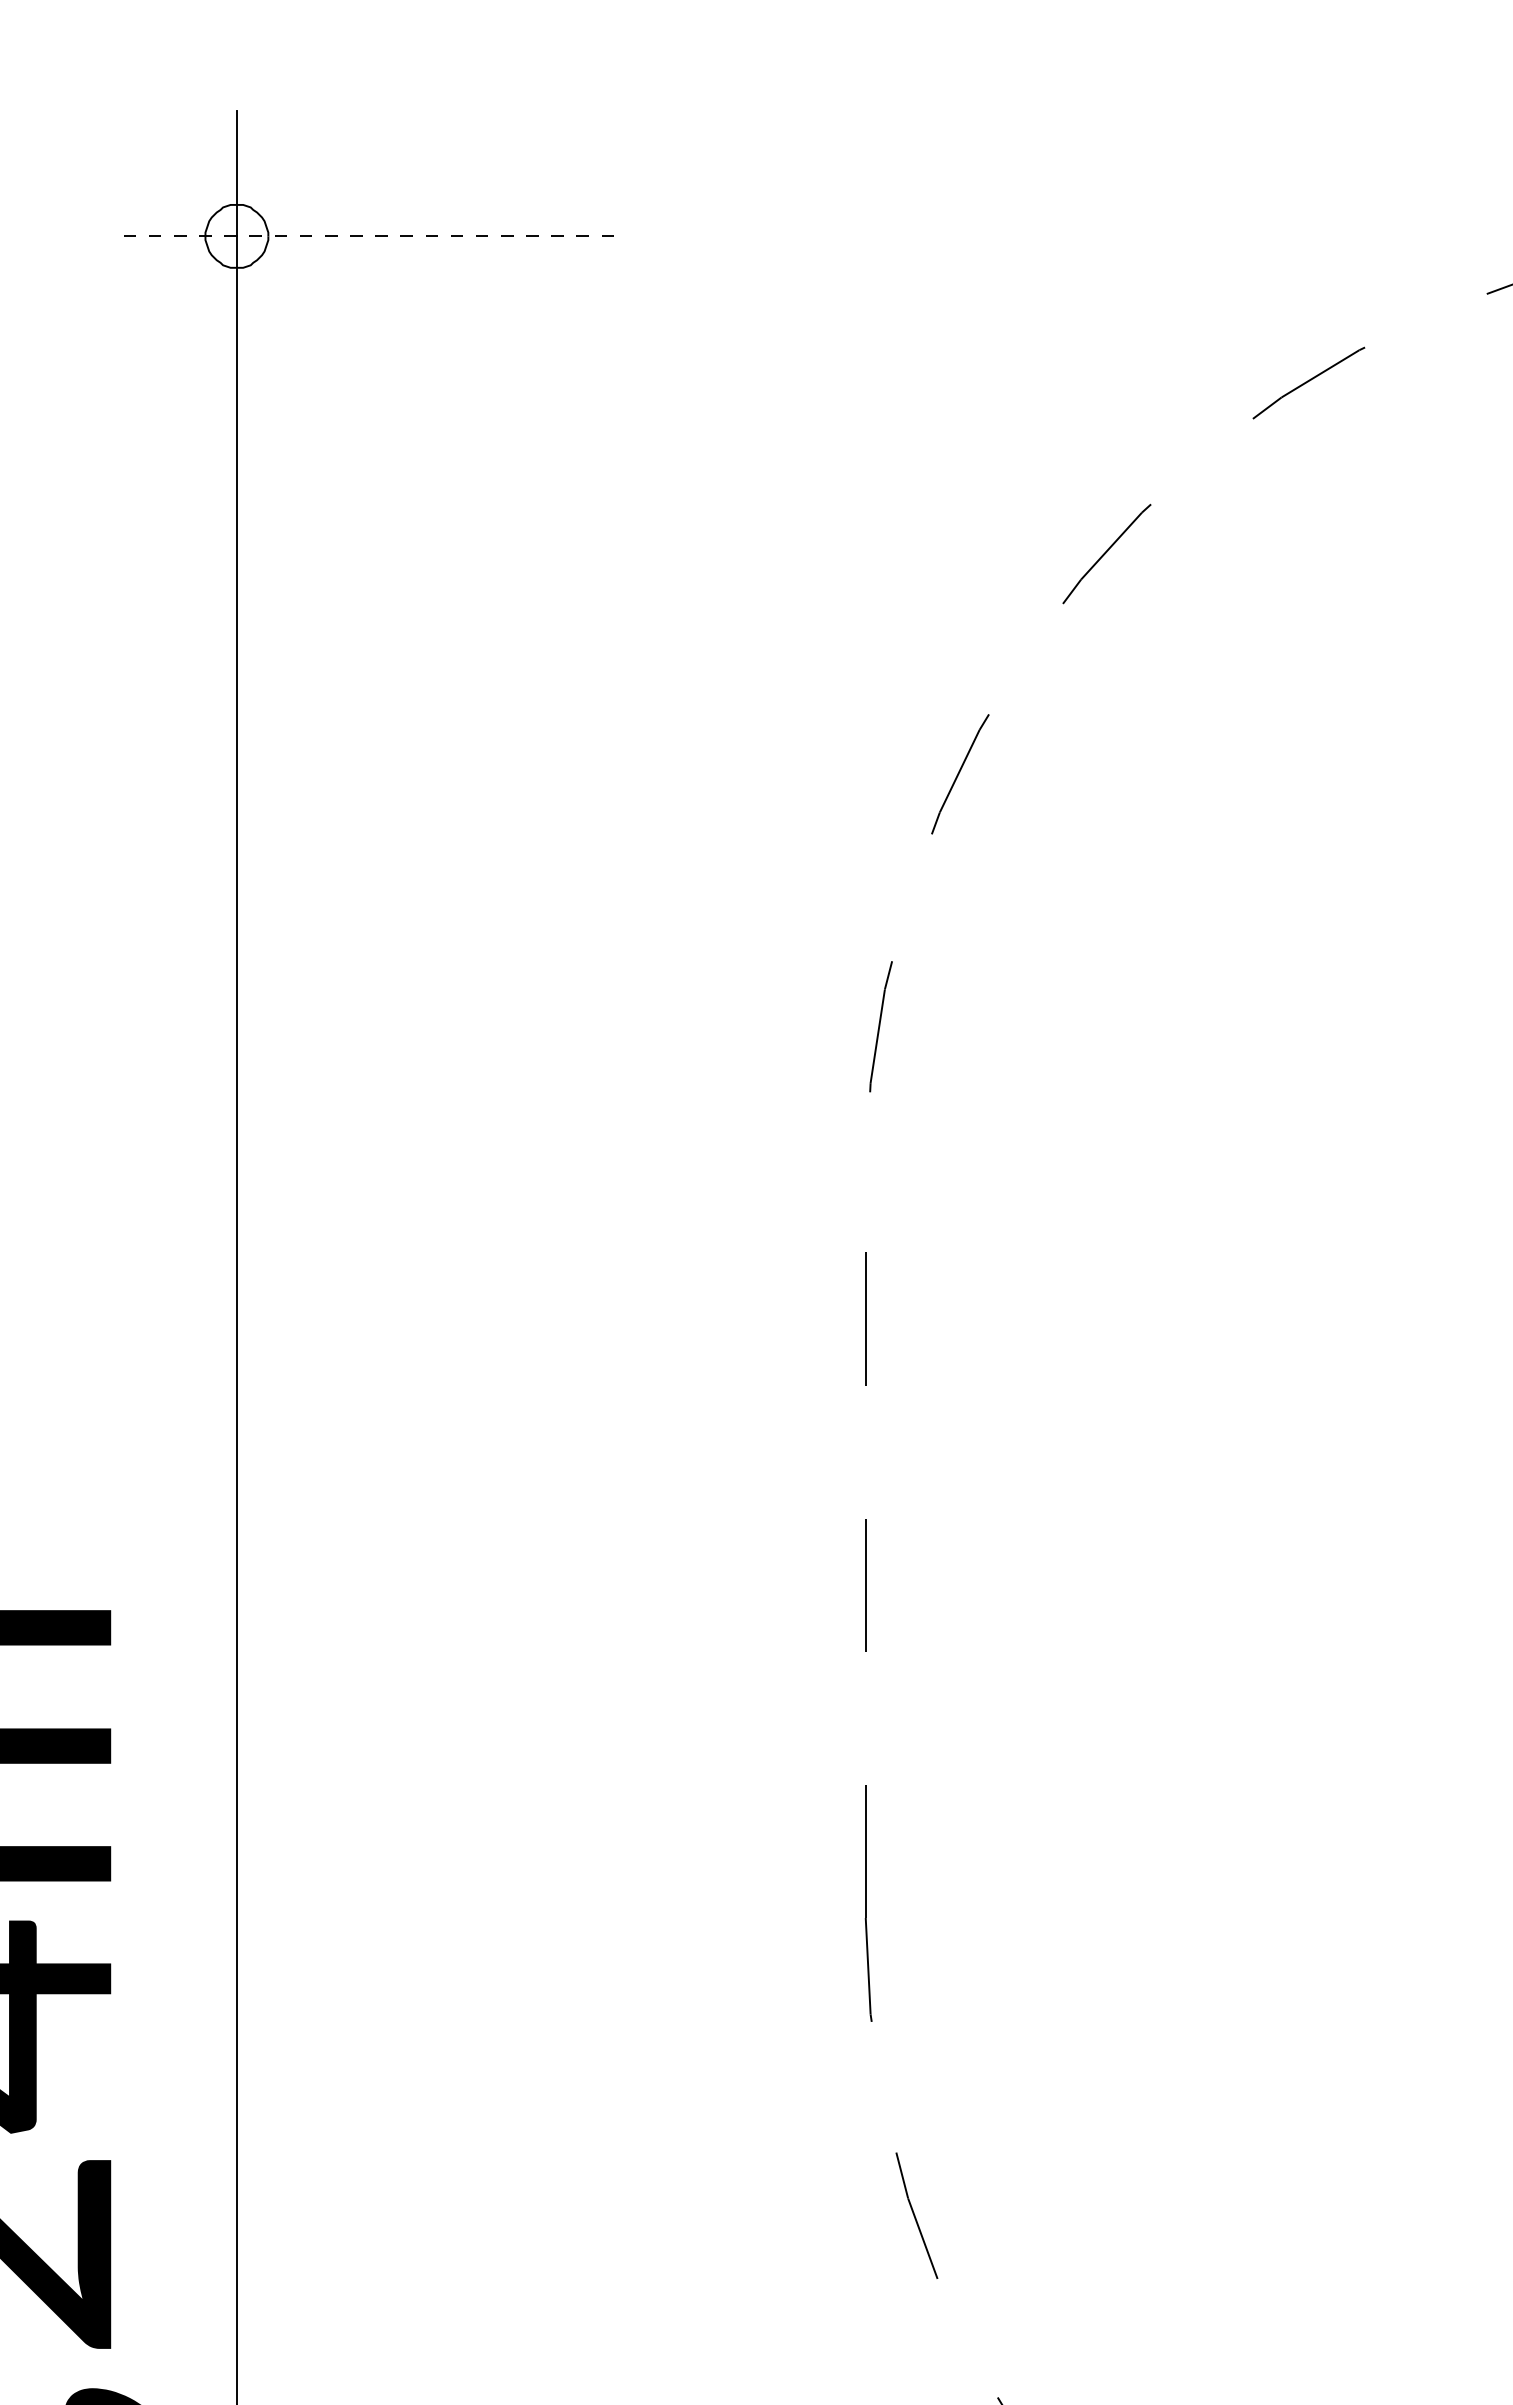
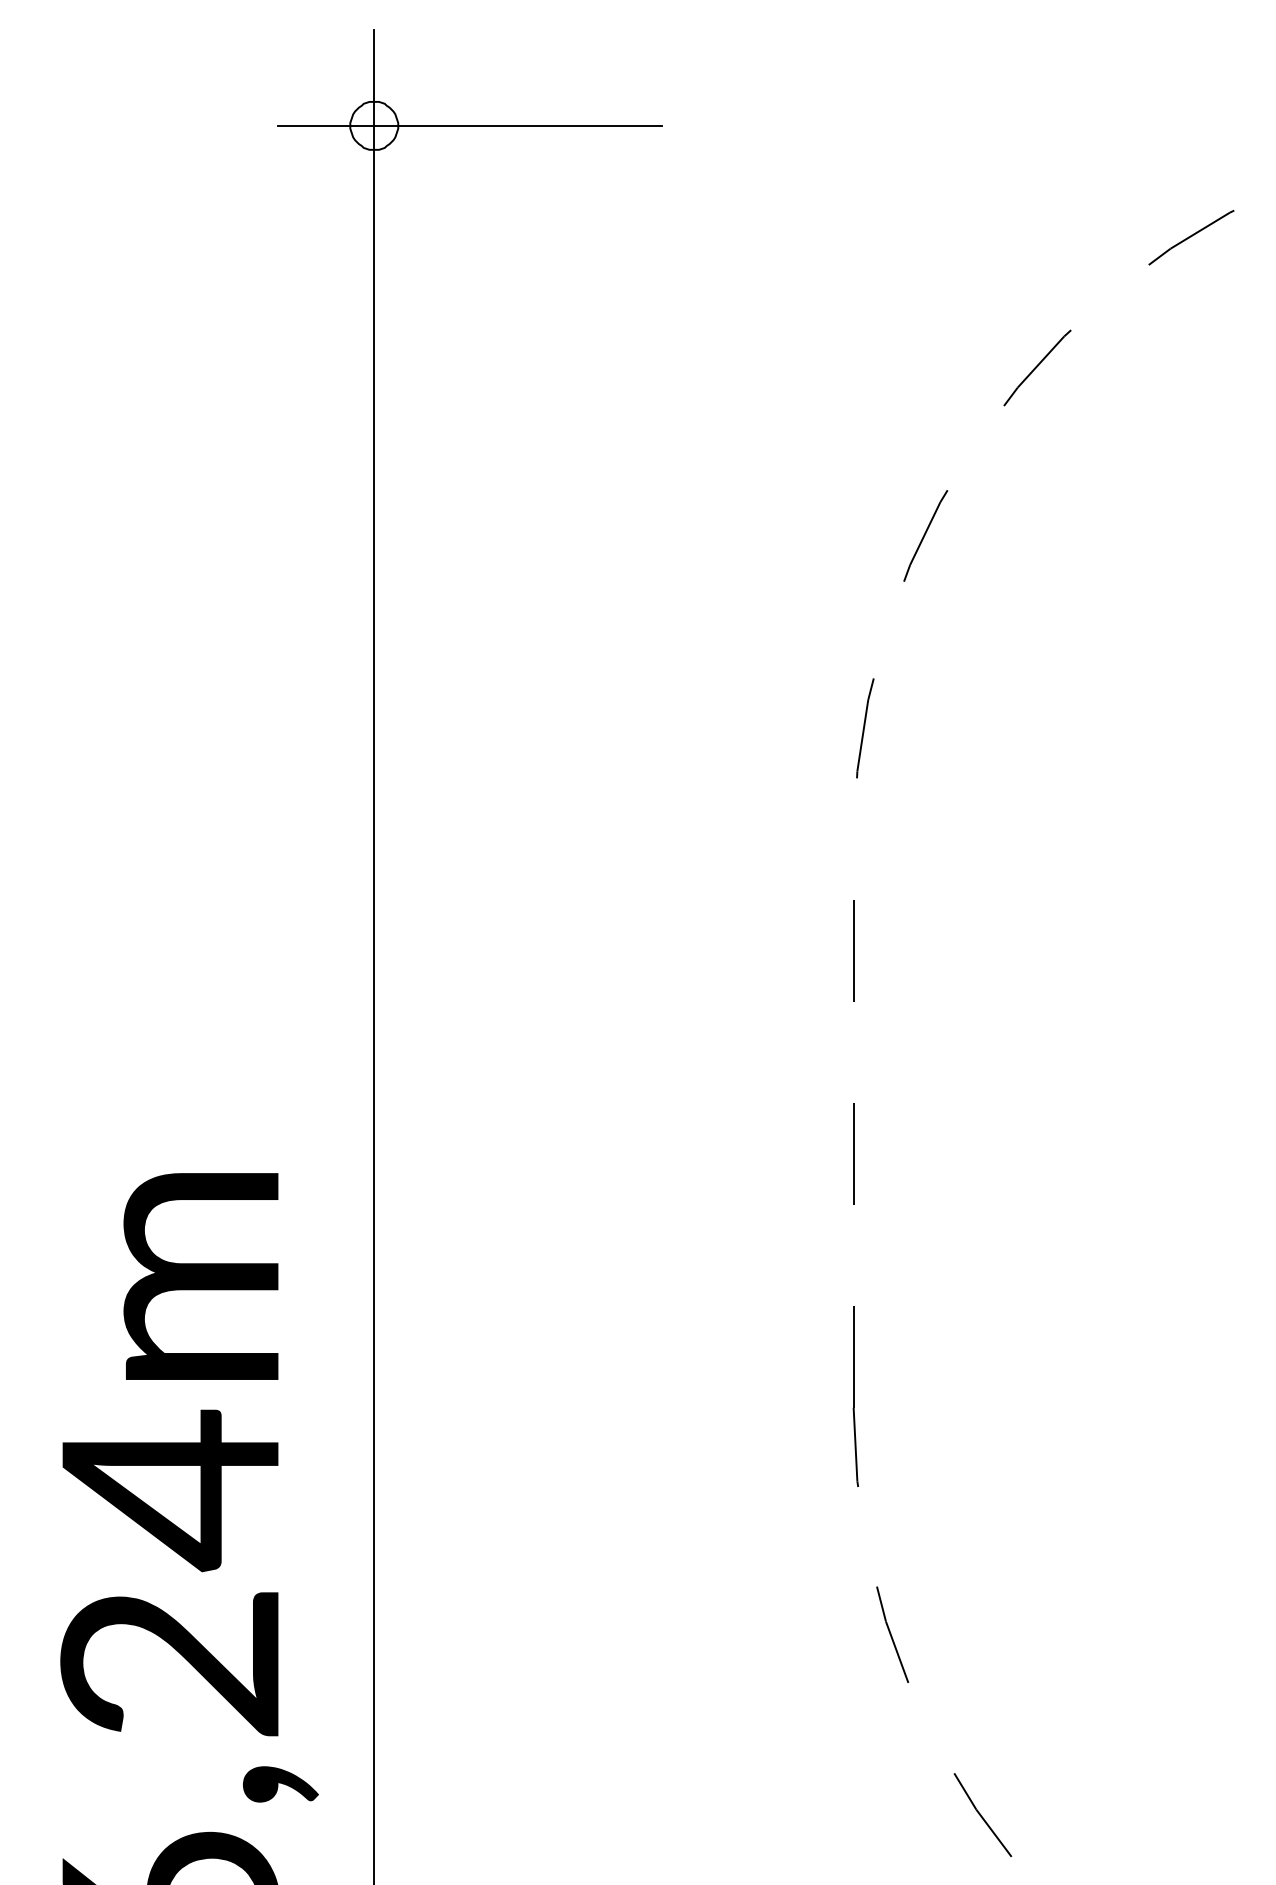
line: (363, 235) -> (470, 125), dashed -> solid

